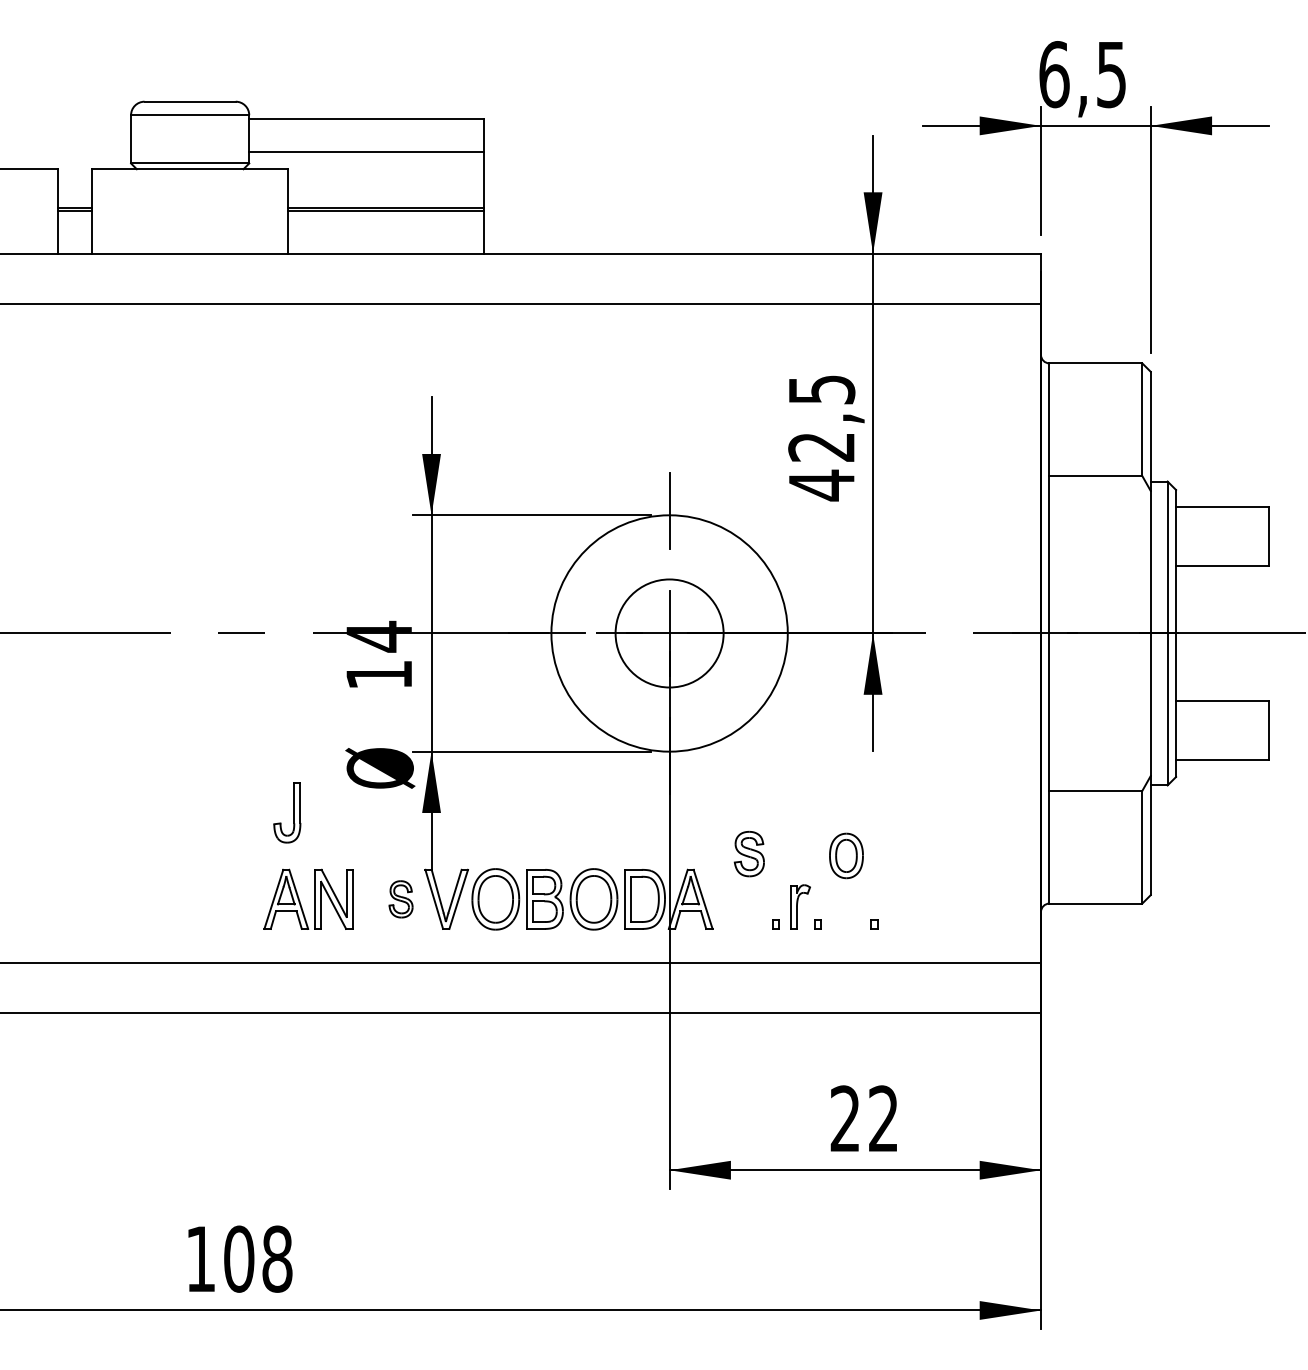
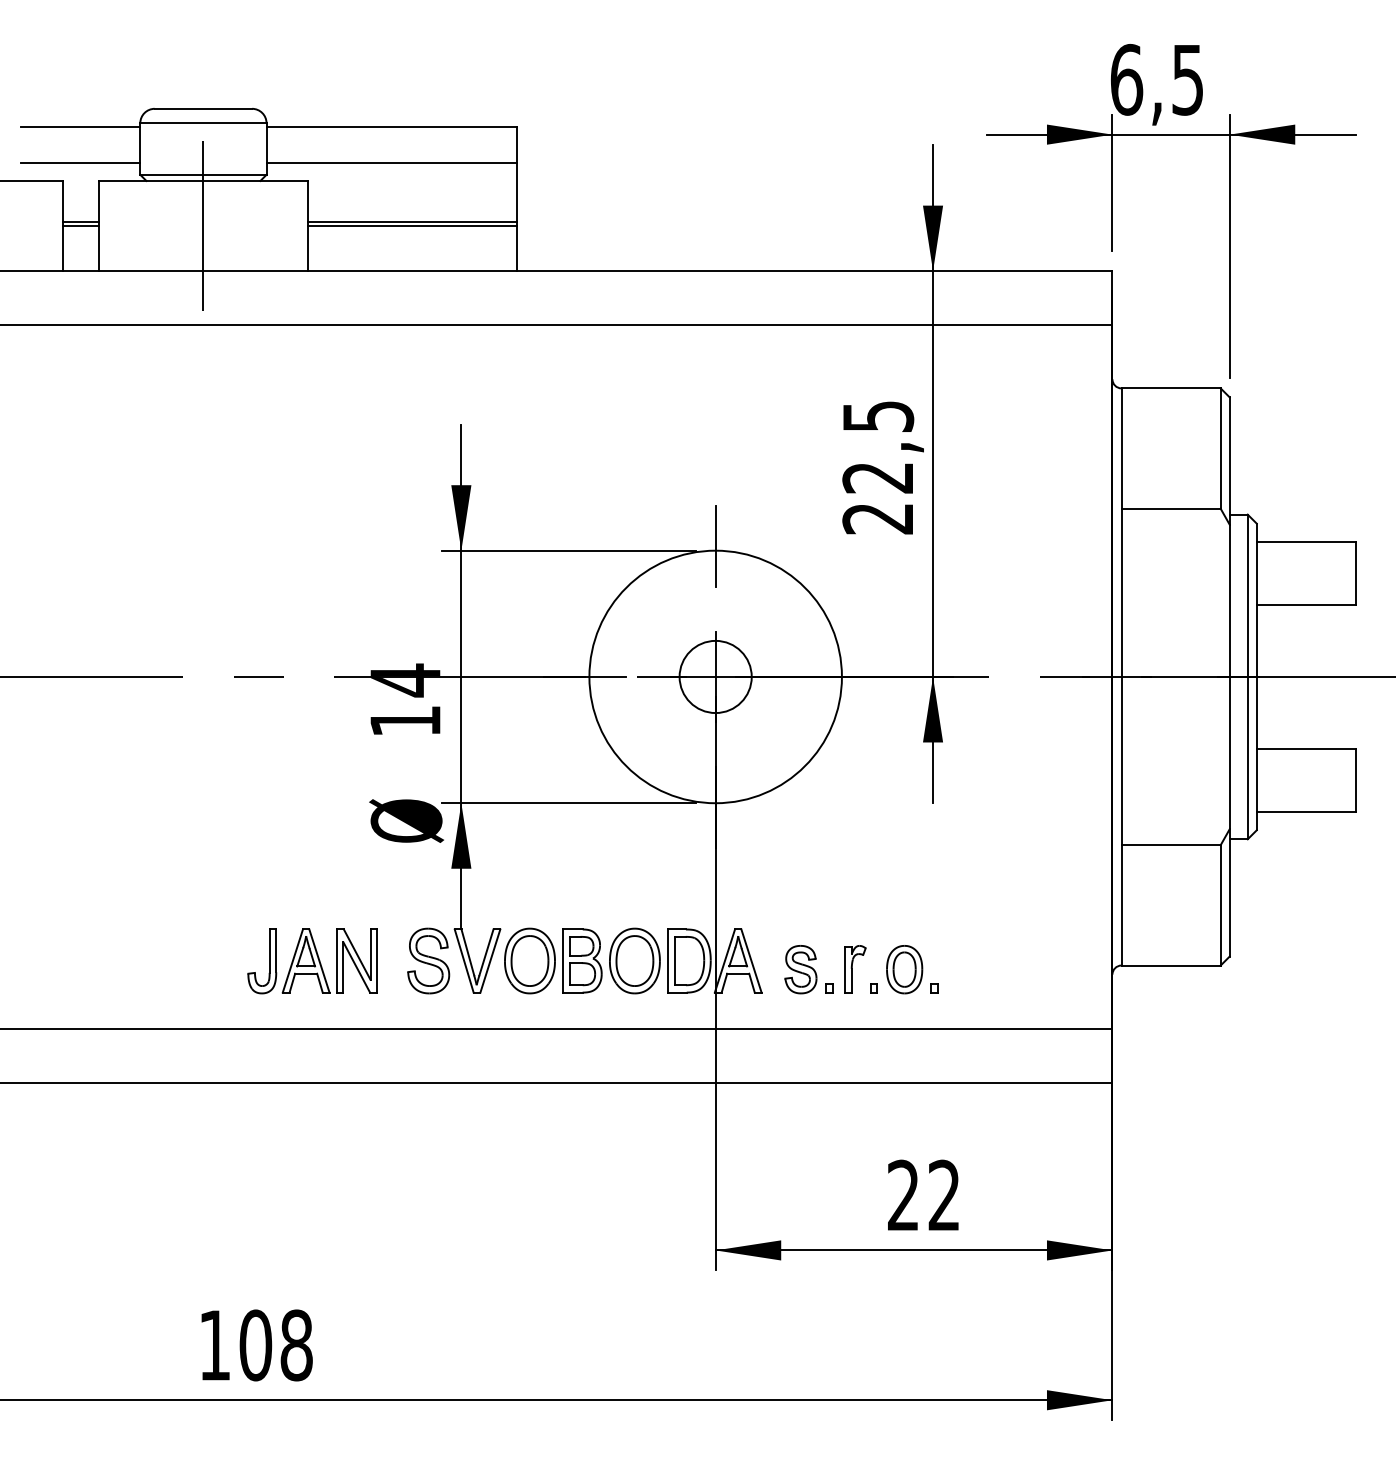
line: (75, 118) -> (80, 126), added
line: (75, 151) -> (80, 162), added
line: (190, 210) -> (203, 225), added
text: (821, 485) -> (877, 518), 42,5 -> 22,5
circle: (669, 633) -> (715, 676), size x0.62
part: (294, 812) -> (269, 961), moved
part: (749, 853) -> (800, 969), moved
part: (846, 855) -> (904, 969), moved
part: (400, 898) -> (428, 960), size x1.67

